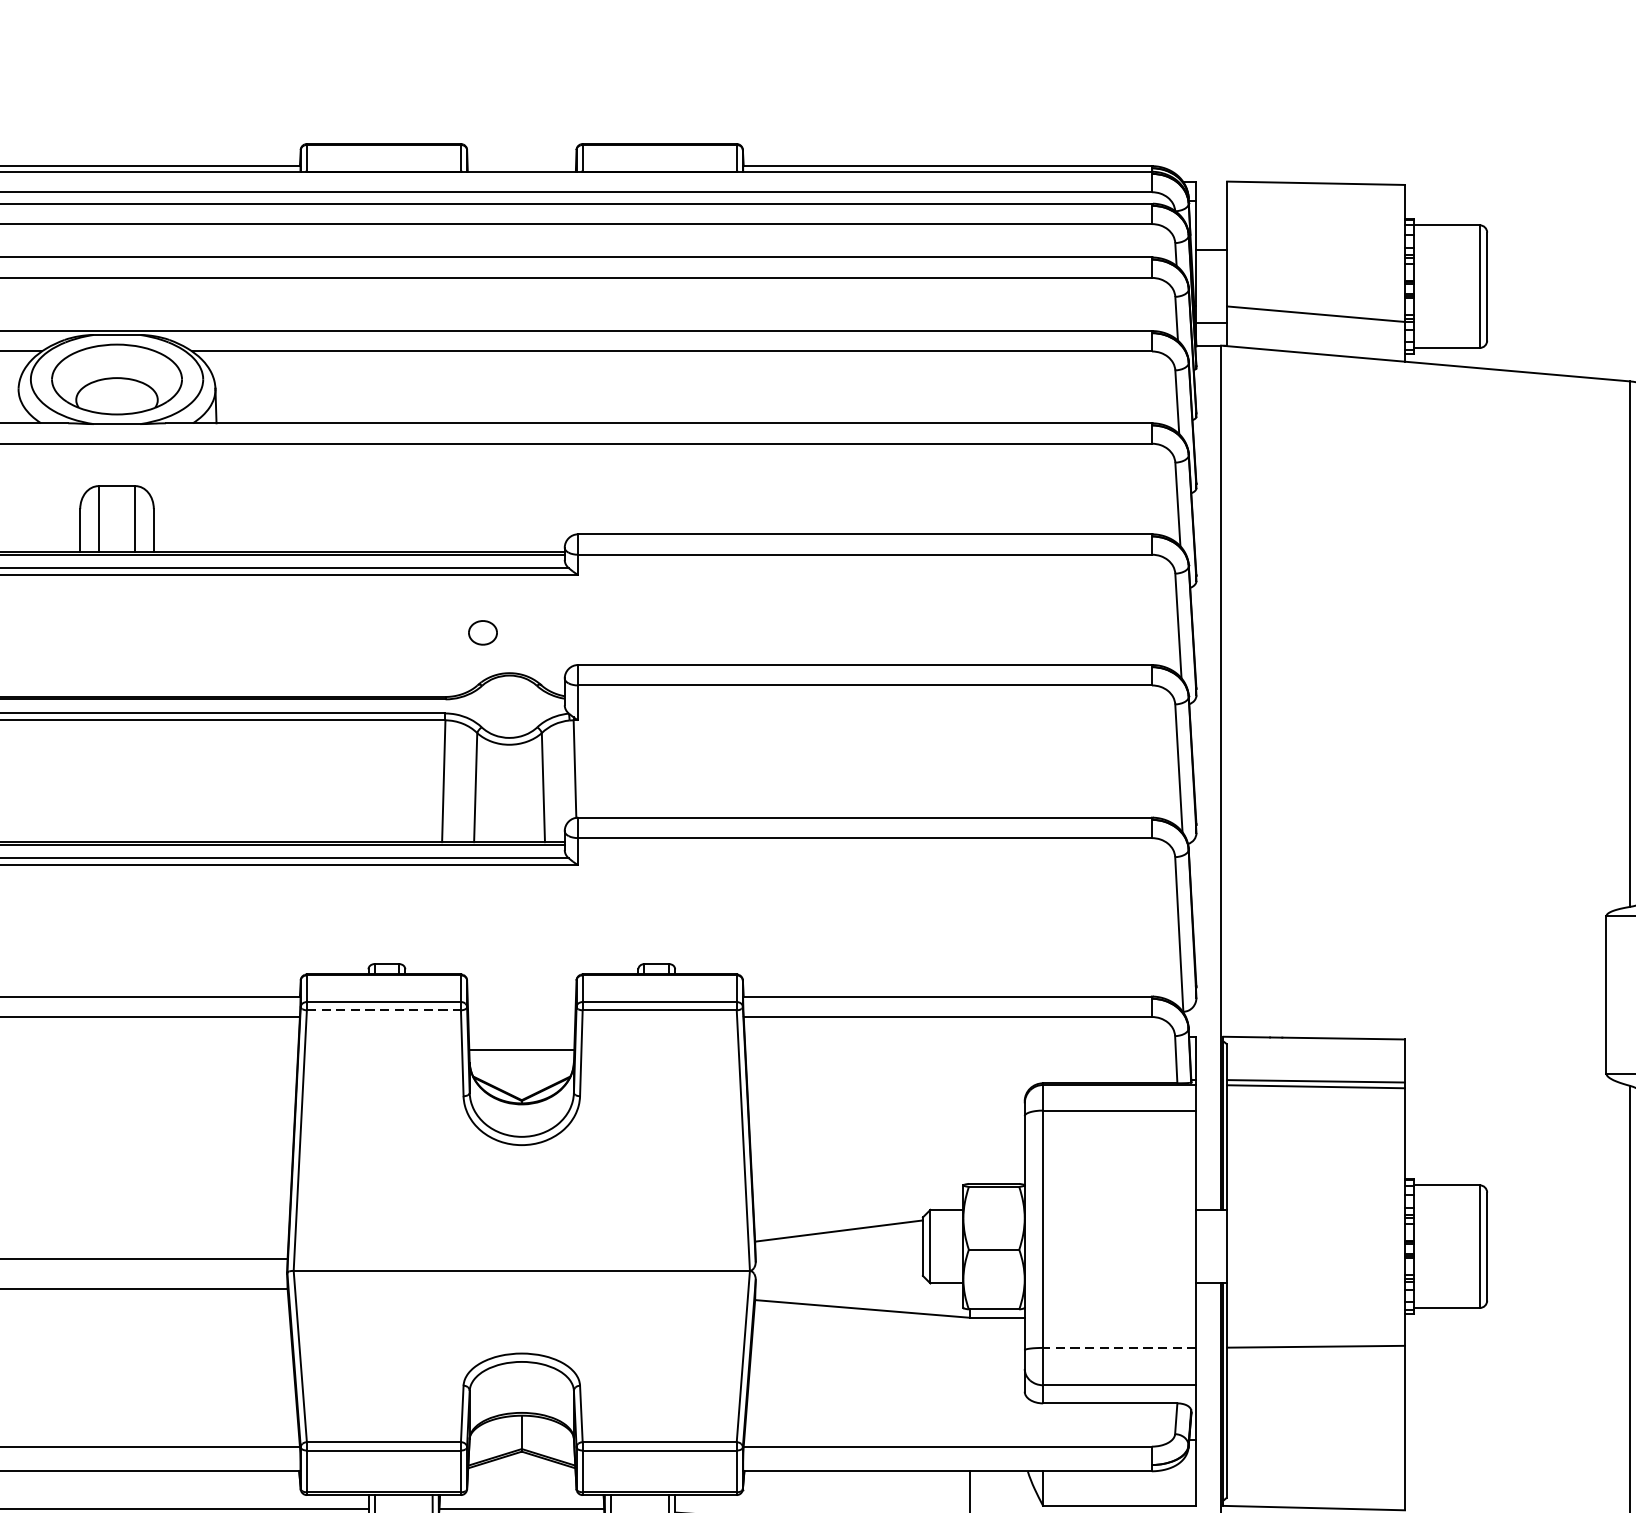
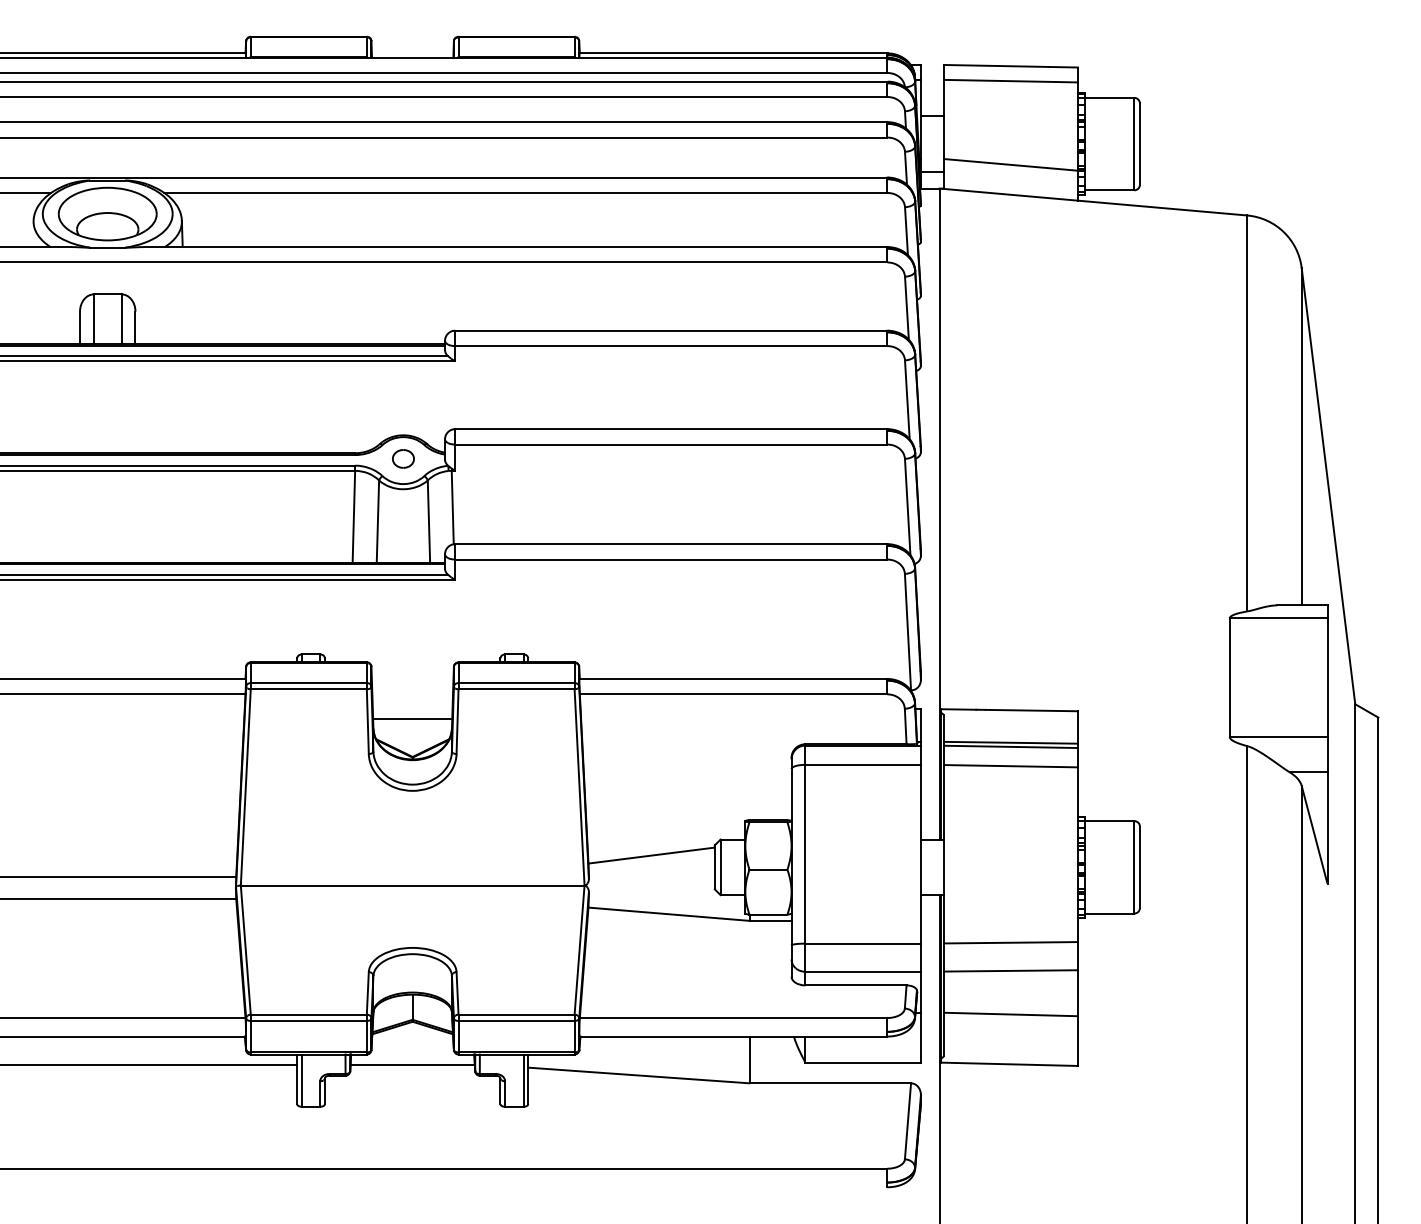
line: (1316, 202) -> (1011, 80), added
part: (483, 632) -> (403, 458), moved
line: (384, 1010) -> (309, 689), dashed -> solid
line: (1316, 1112) -> (1011, 766), added
line: (1120, 1347) -> (863, 943), dashed -> solid
line: (1316, 1383) -> (1011, 970), added
line: (1316, 1441) -> (1011, 1014), added

